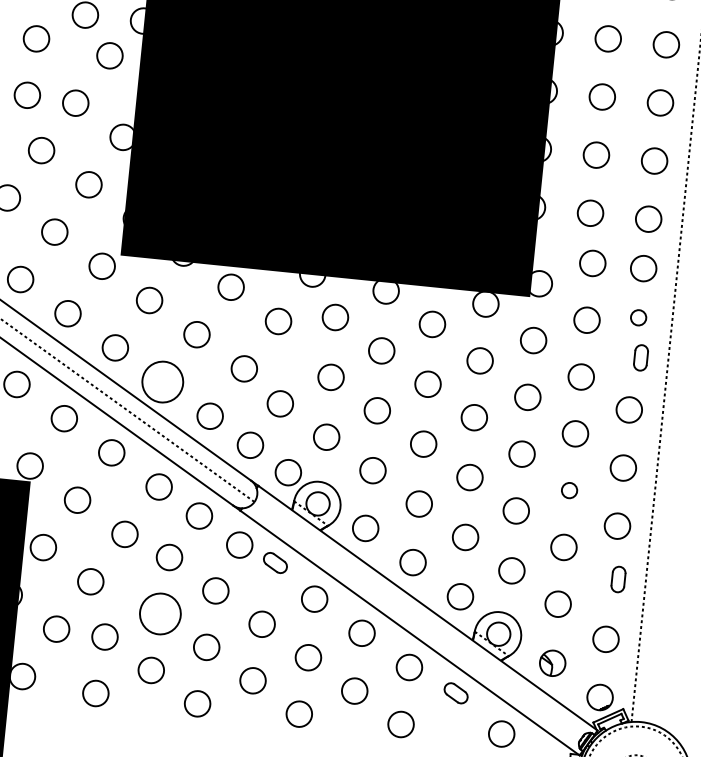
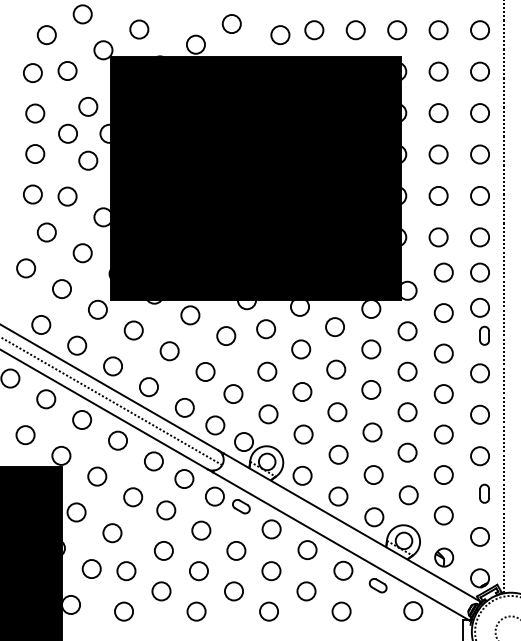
circle: (637, 317) -> (479, 307), size x1.67
circle: (162, 382) -> (148, 387), size x0.62
circle: (569, 490) -> (443, 434), size x1.67
circle: (159, 613) -> (163, 550), size x0.62

